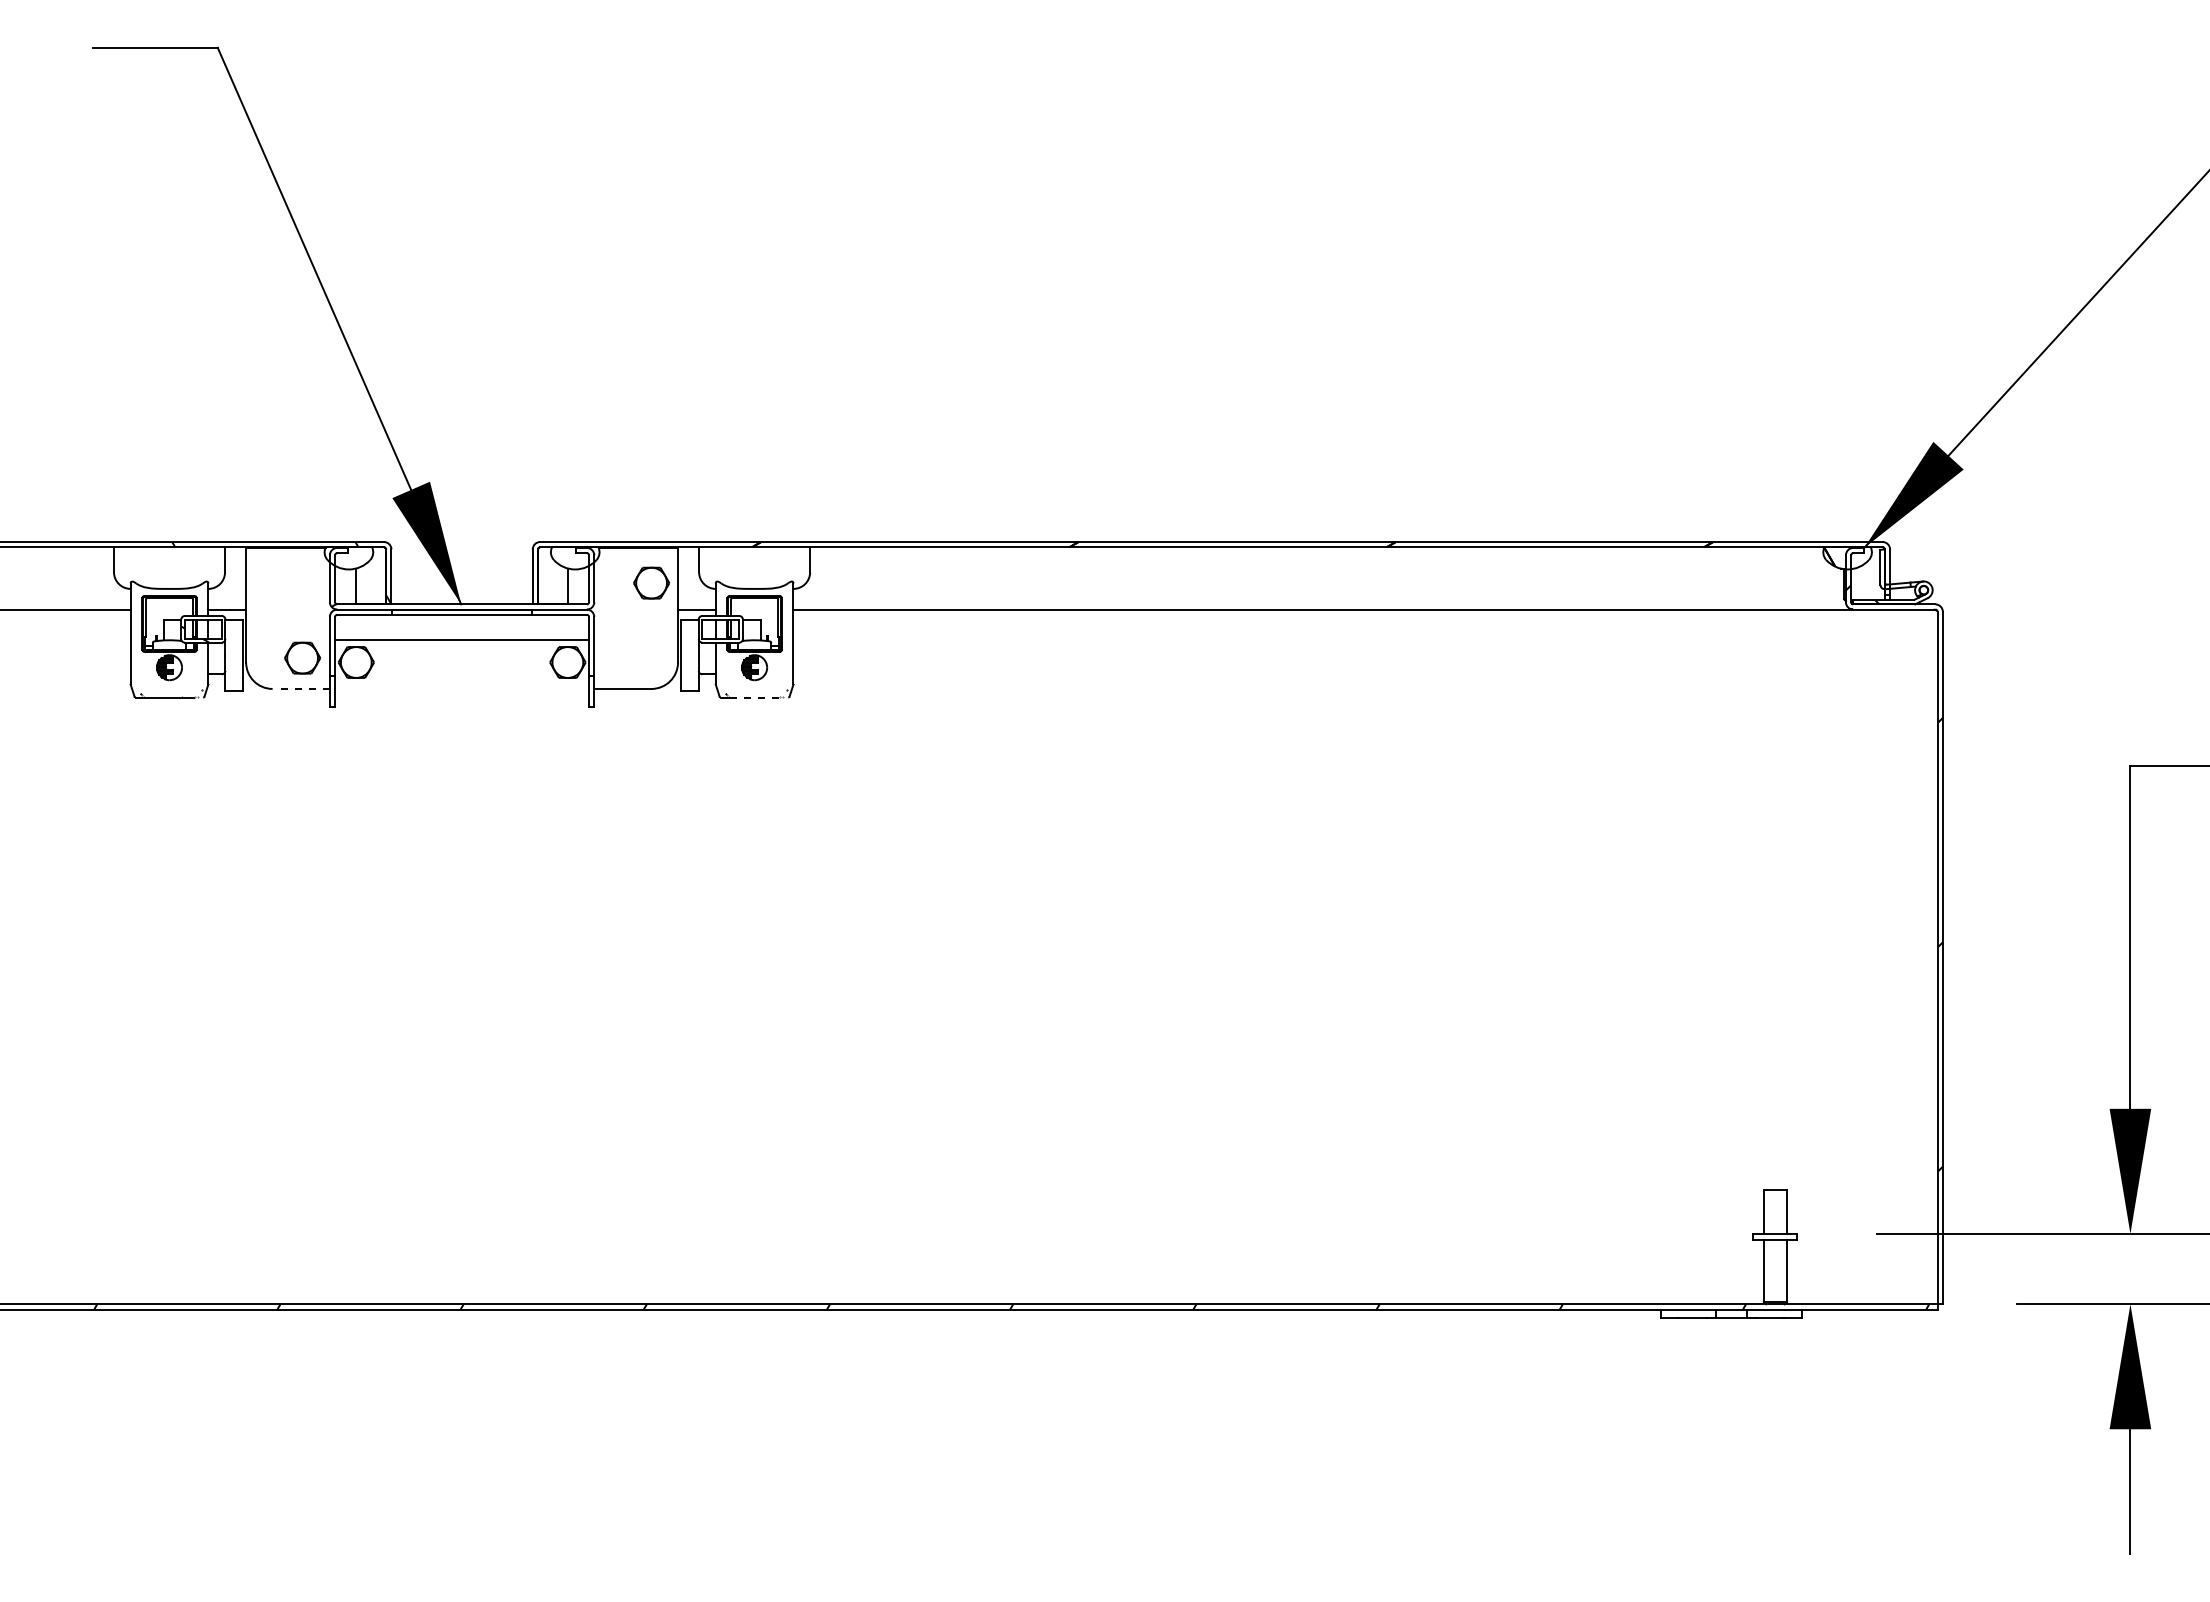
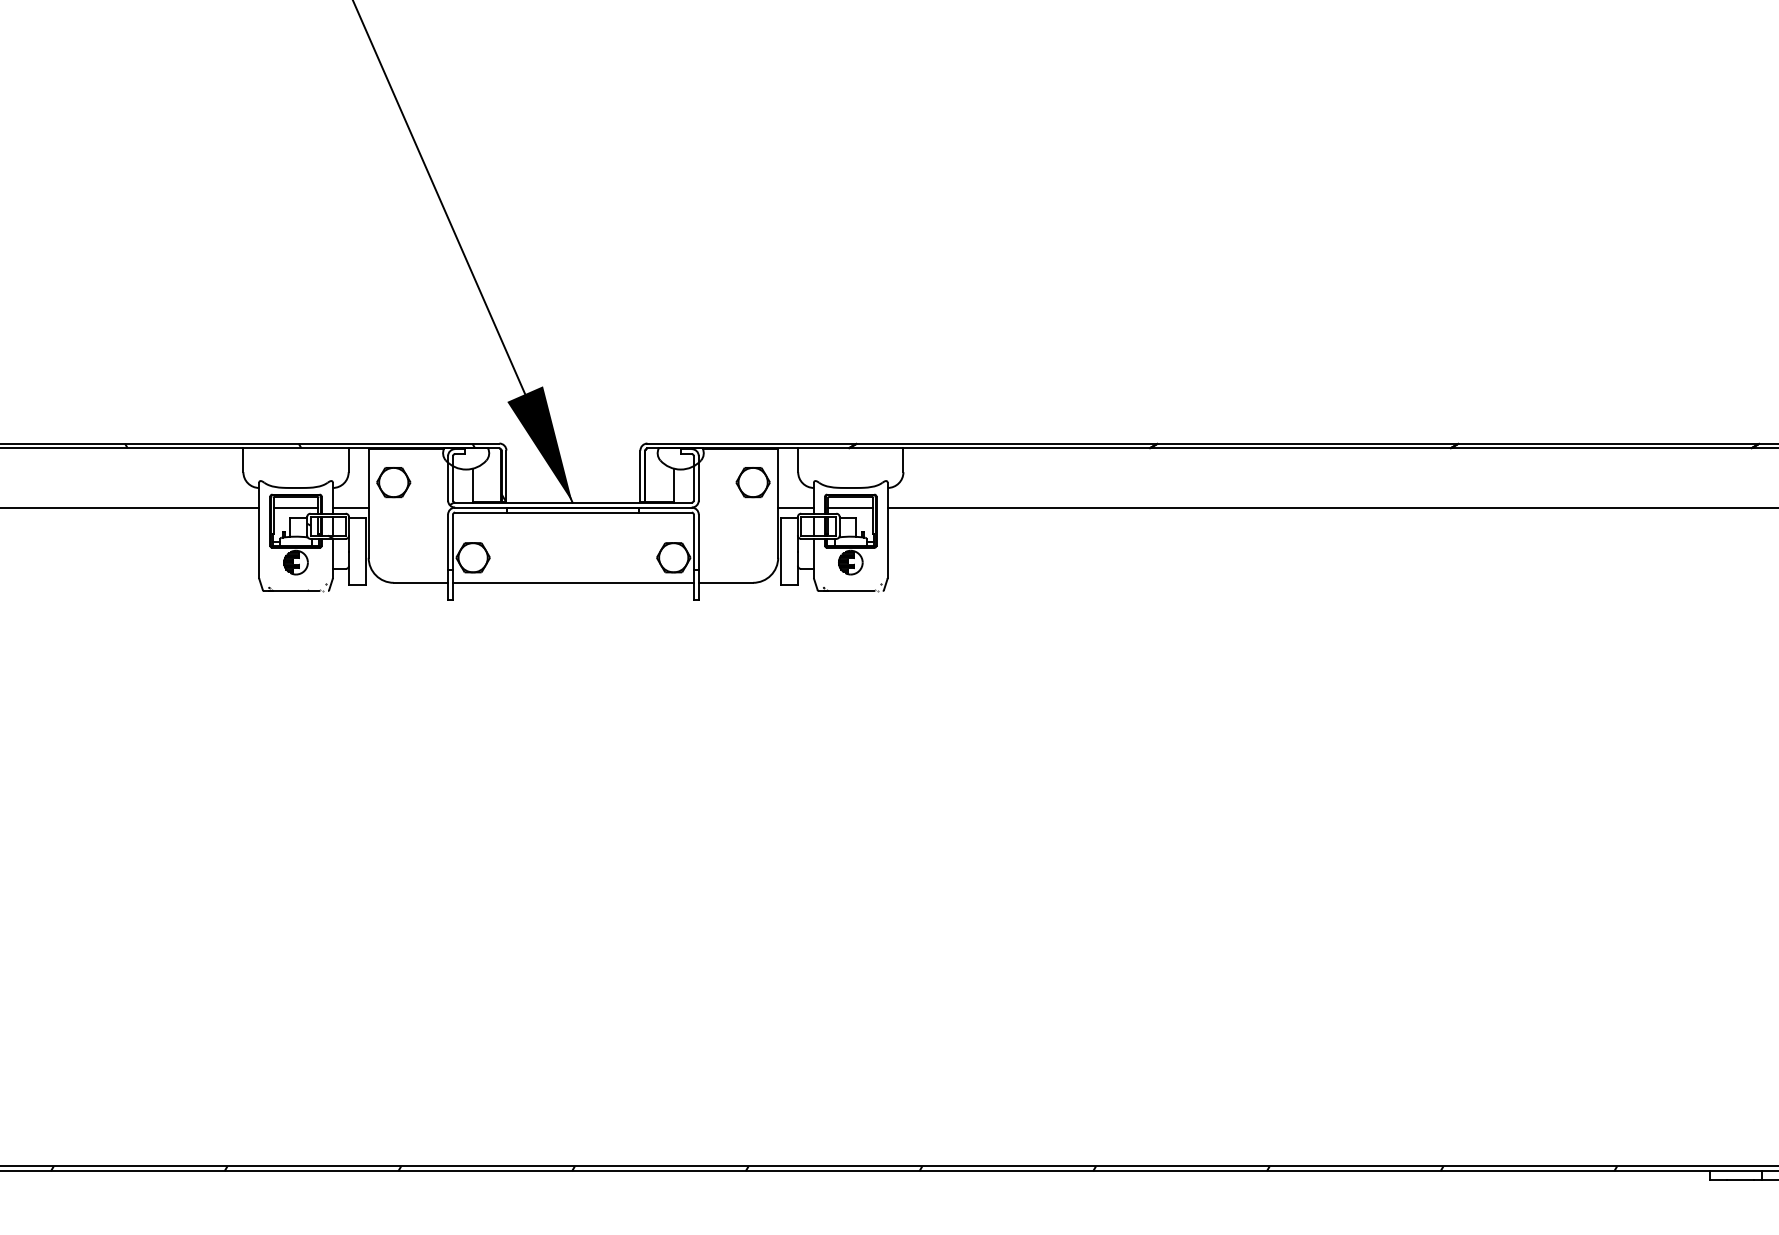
line: (169, 609) -> (296, 507), added
line: (754, 609) -> (850, 507), added
line: (462, 639) -> (573, 582), moved
part: (302, 657) -> (393, 481), moved
line: (301, 688) -> (421, 582), dashed -> solid
line: (754, 697) -> (850, 590), dashed -> solid

